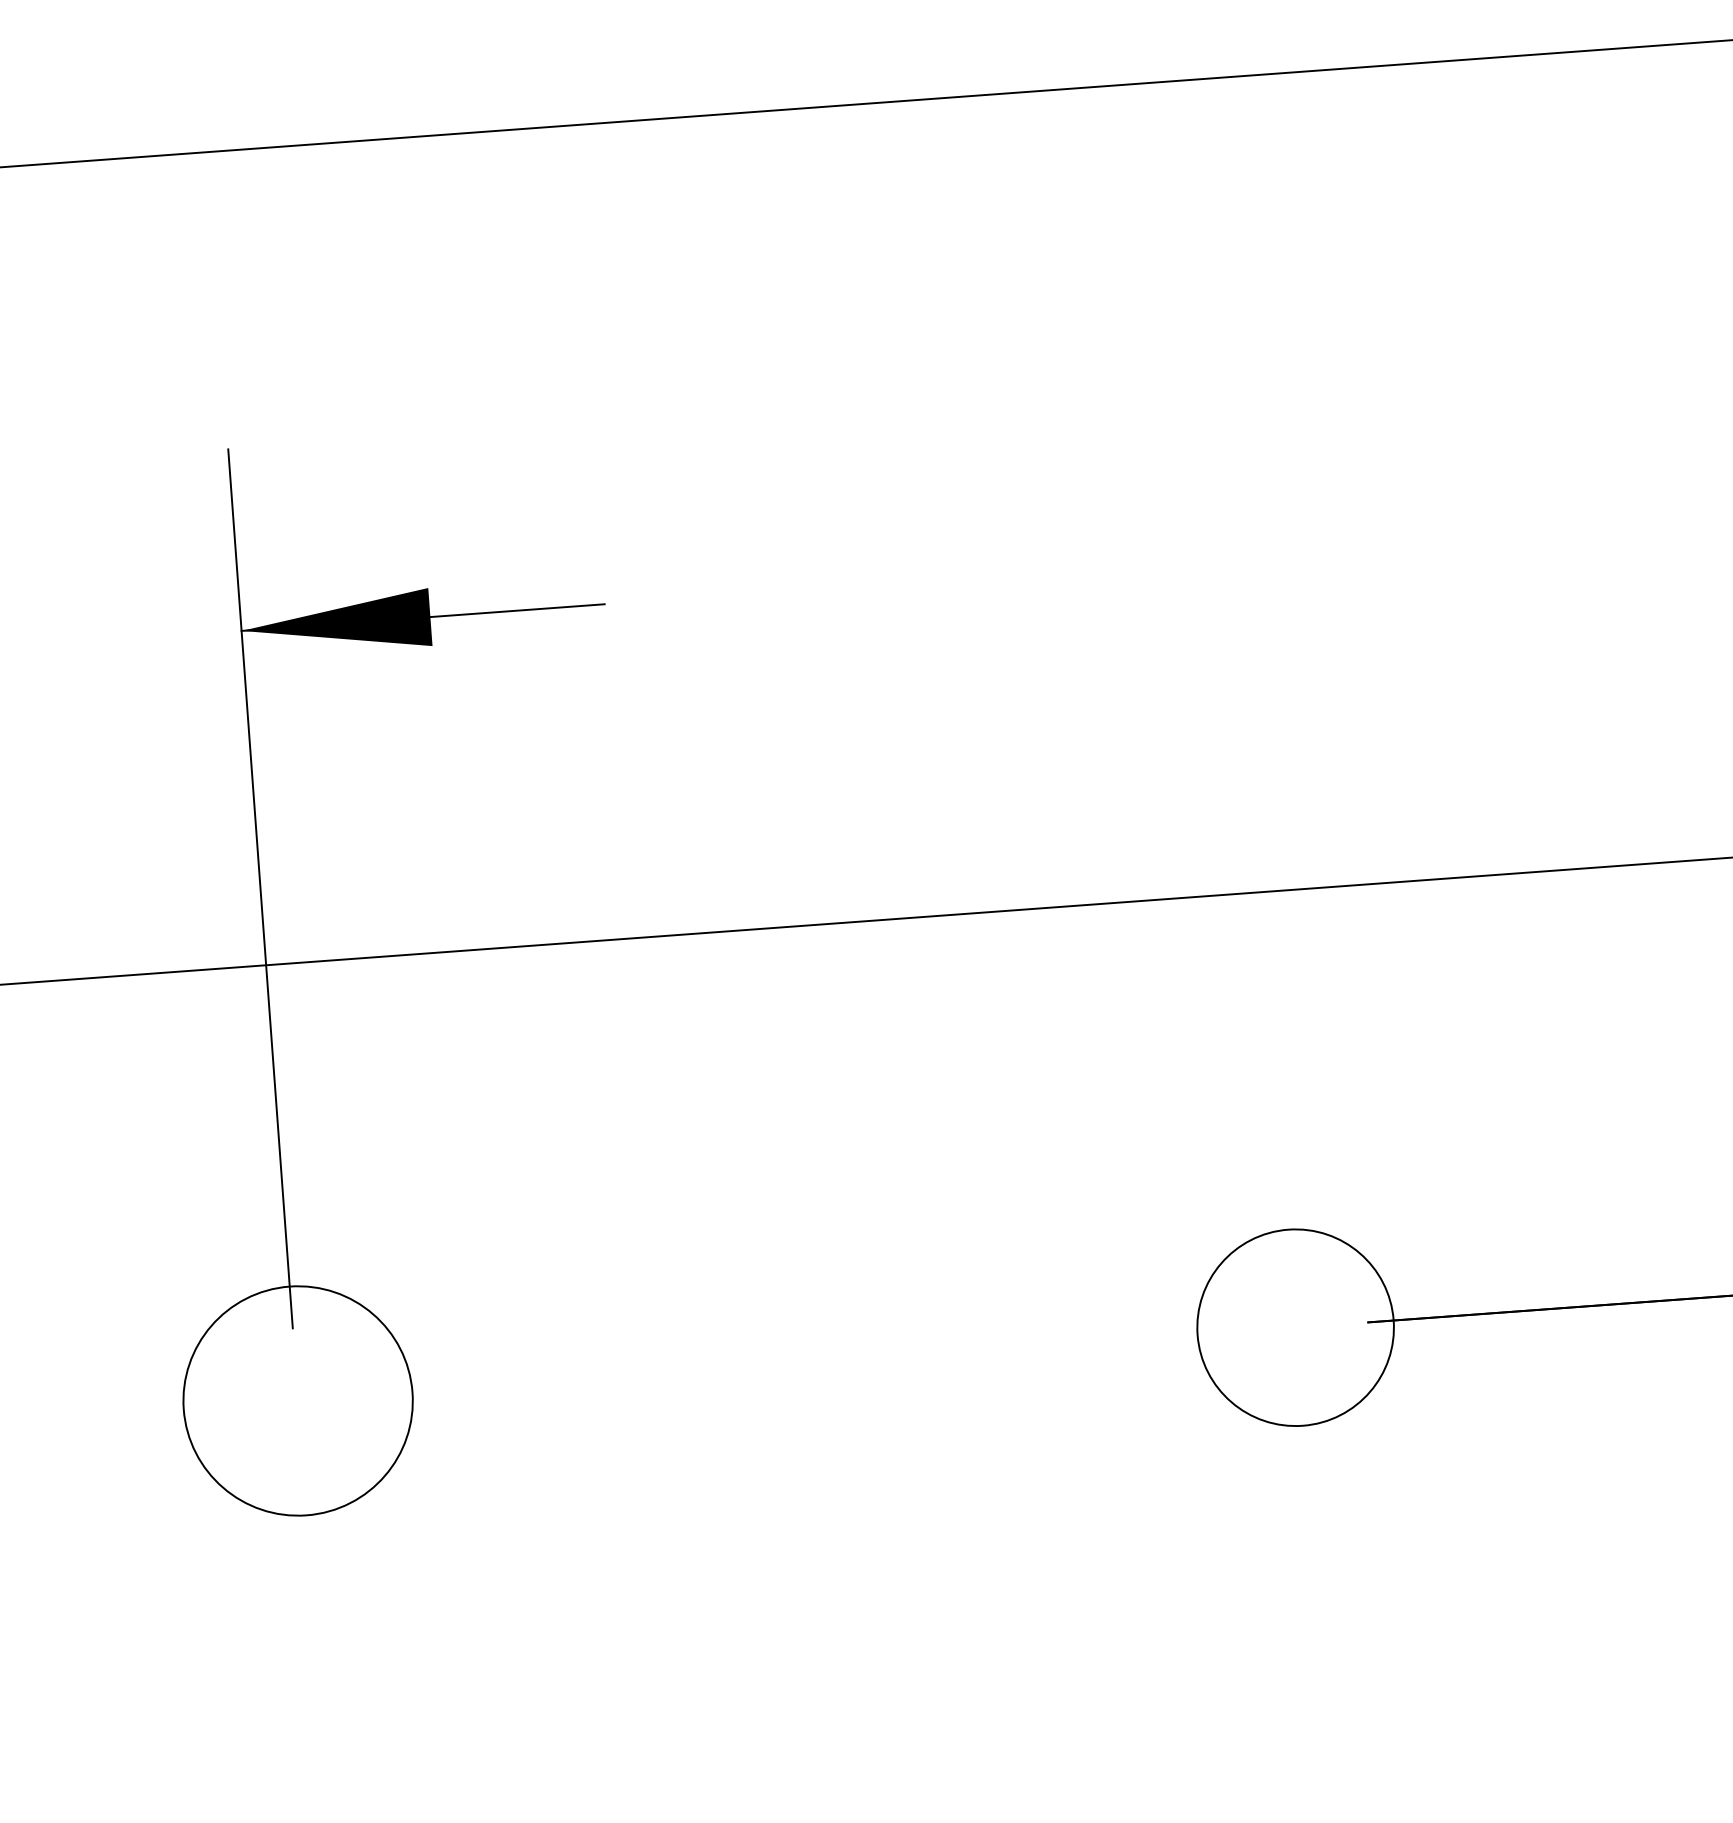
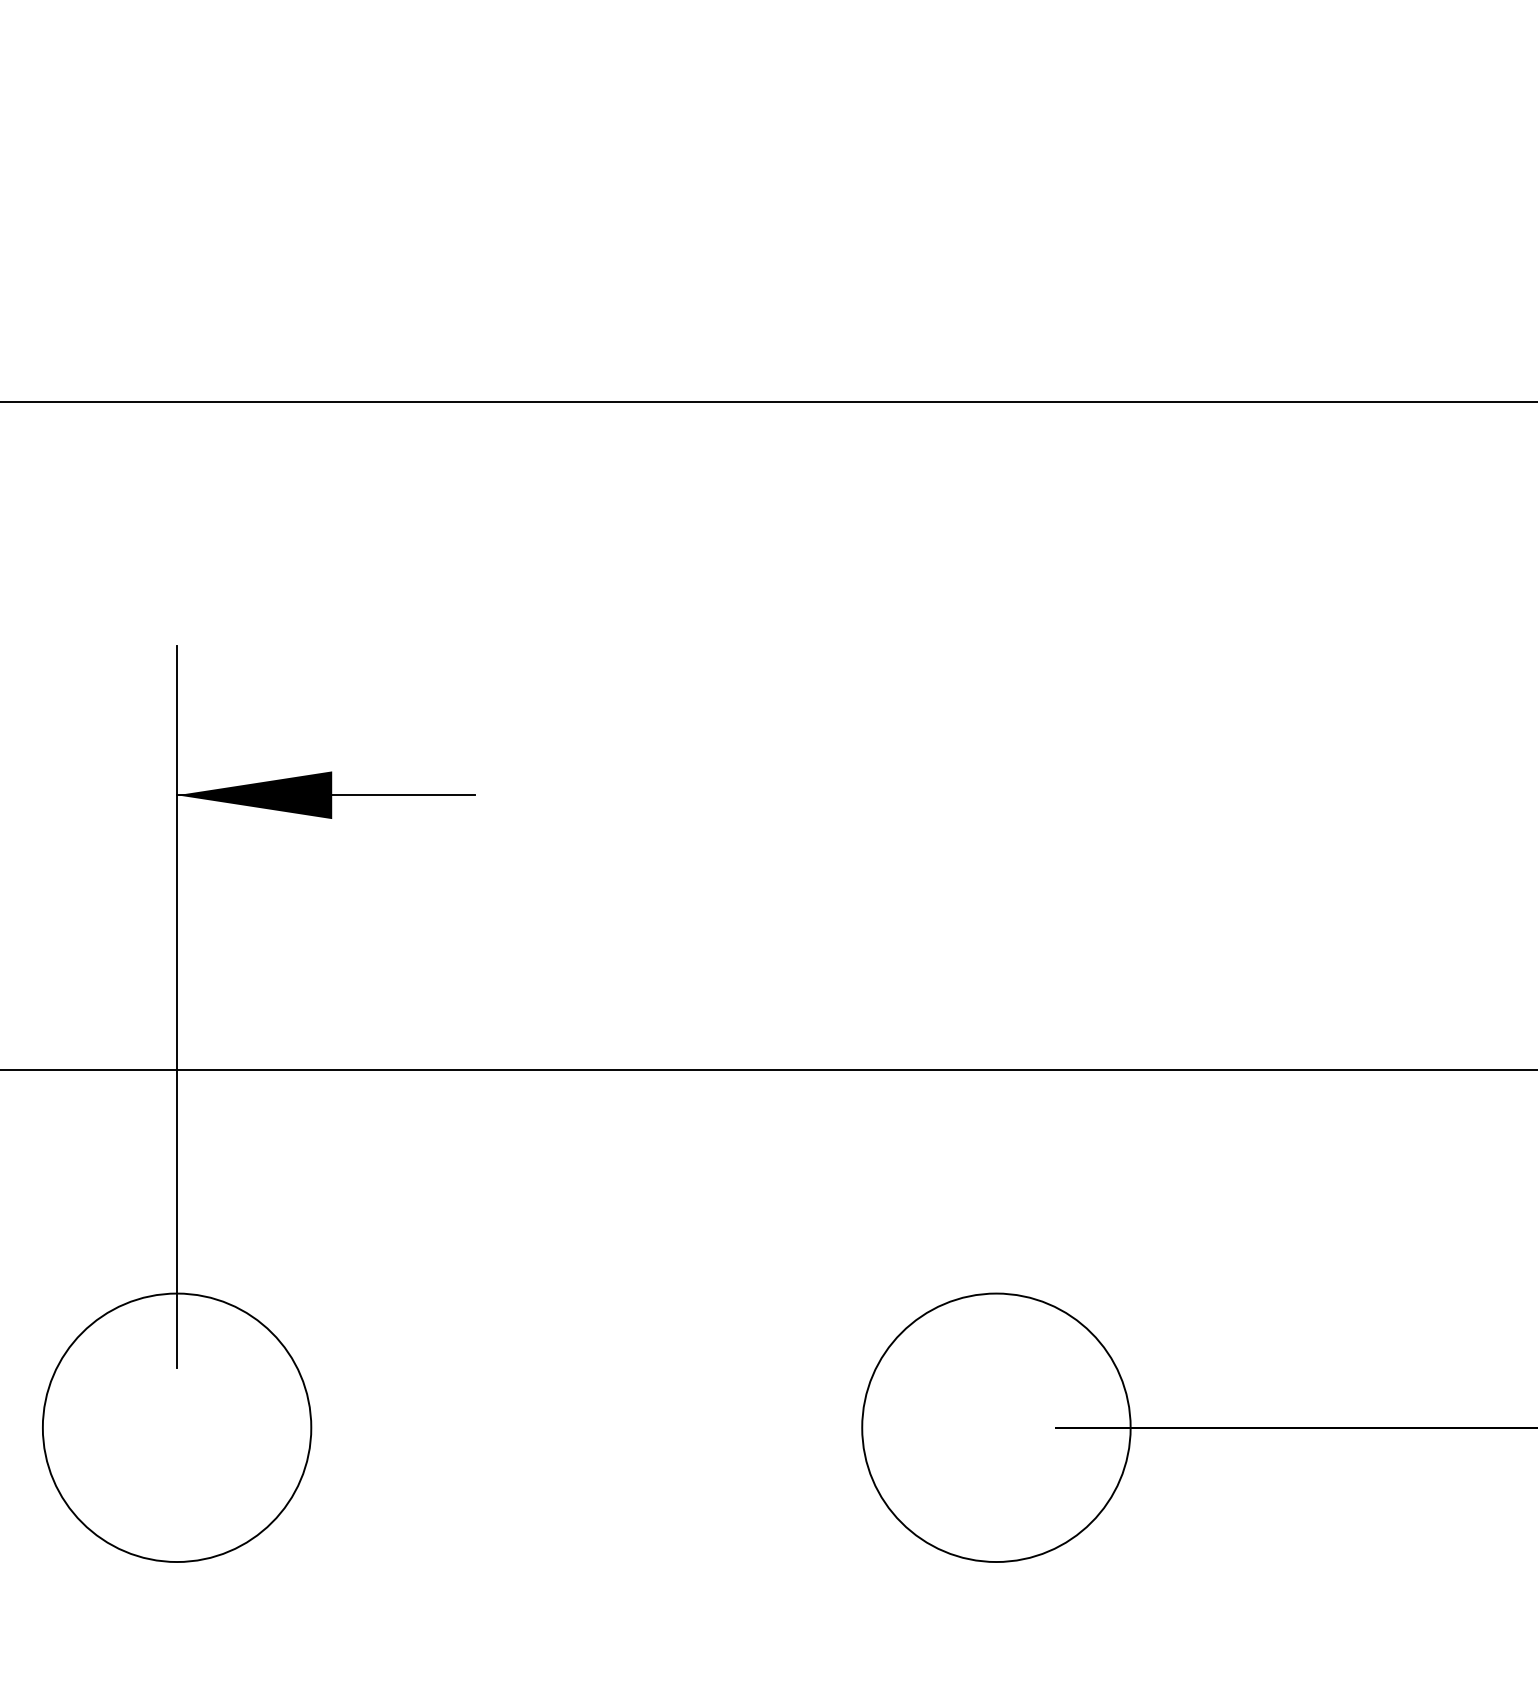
circle: (1295, 1327) -> (996, 1427), size x1.67
circle: (297, 1400) -> (176, 1427), size x1.43

